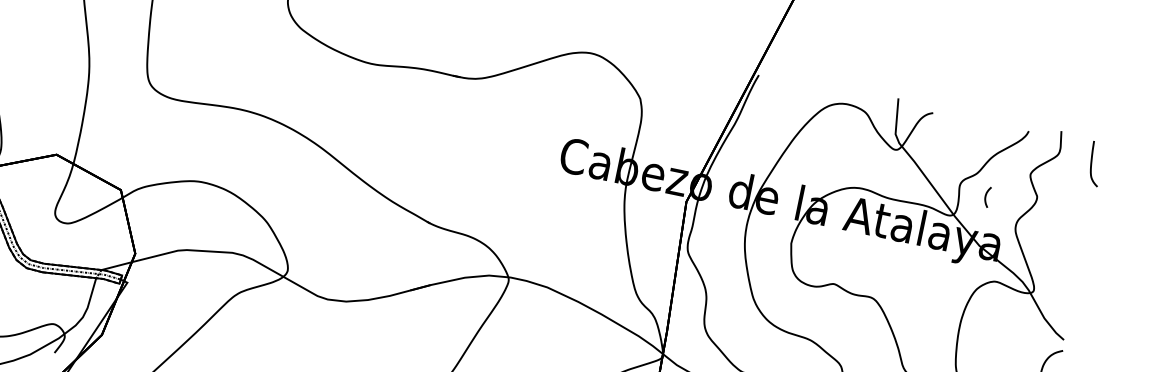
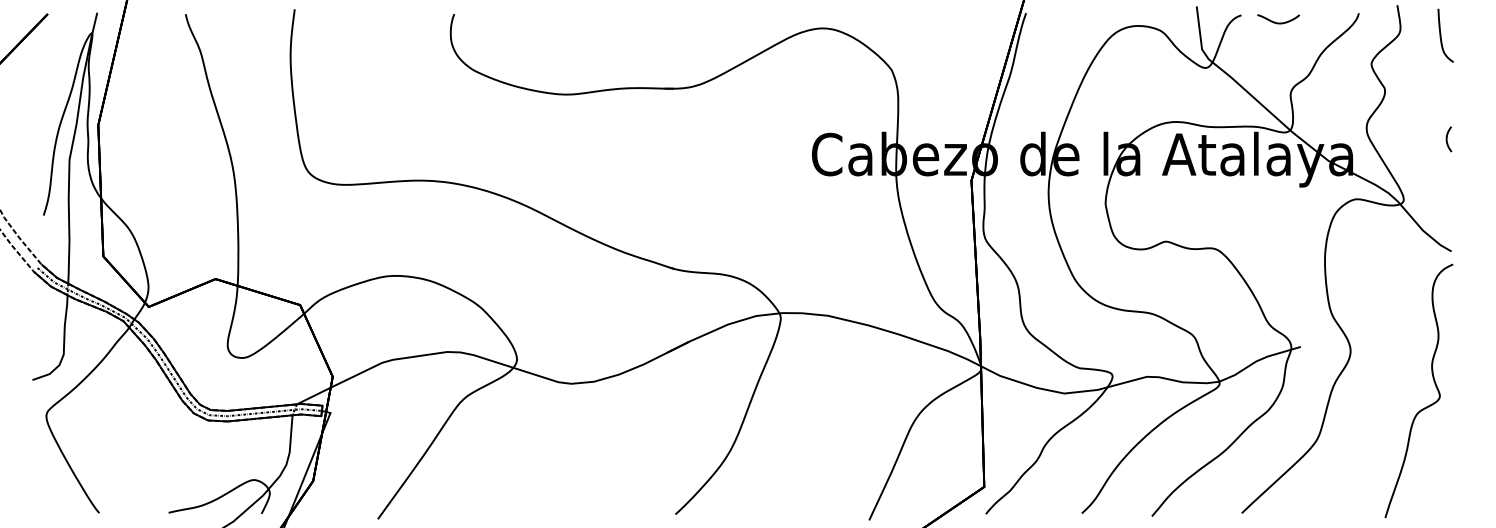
curve: (962, 125) -> (1278, 22), added
curve: (986, 196) -> (1447, 139), moved

